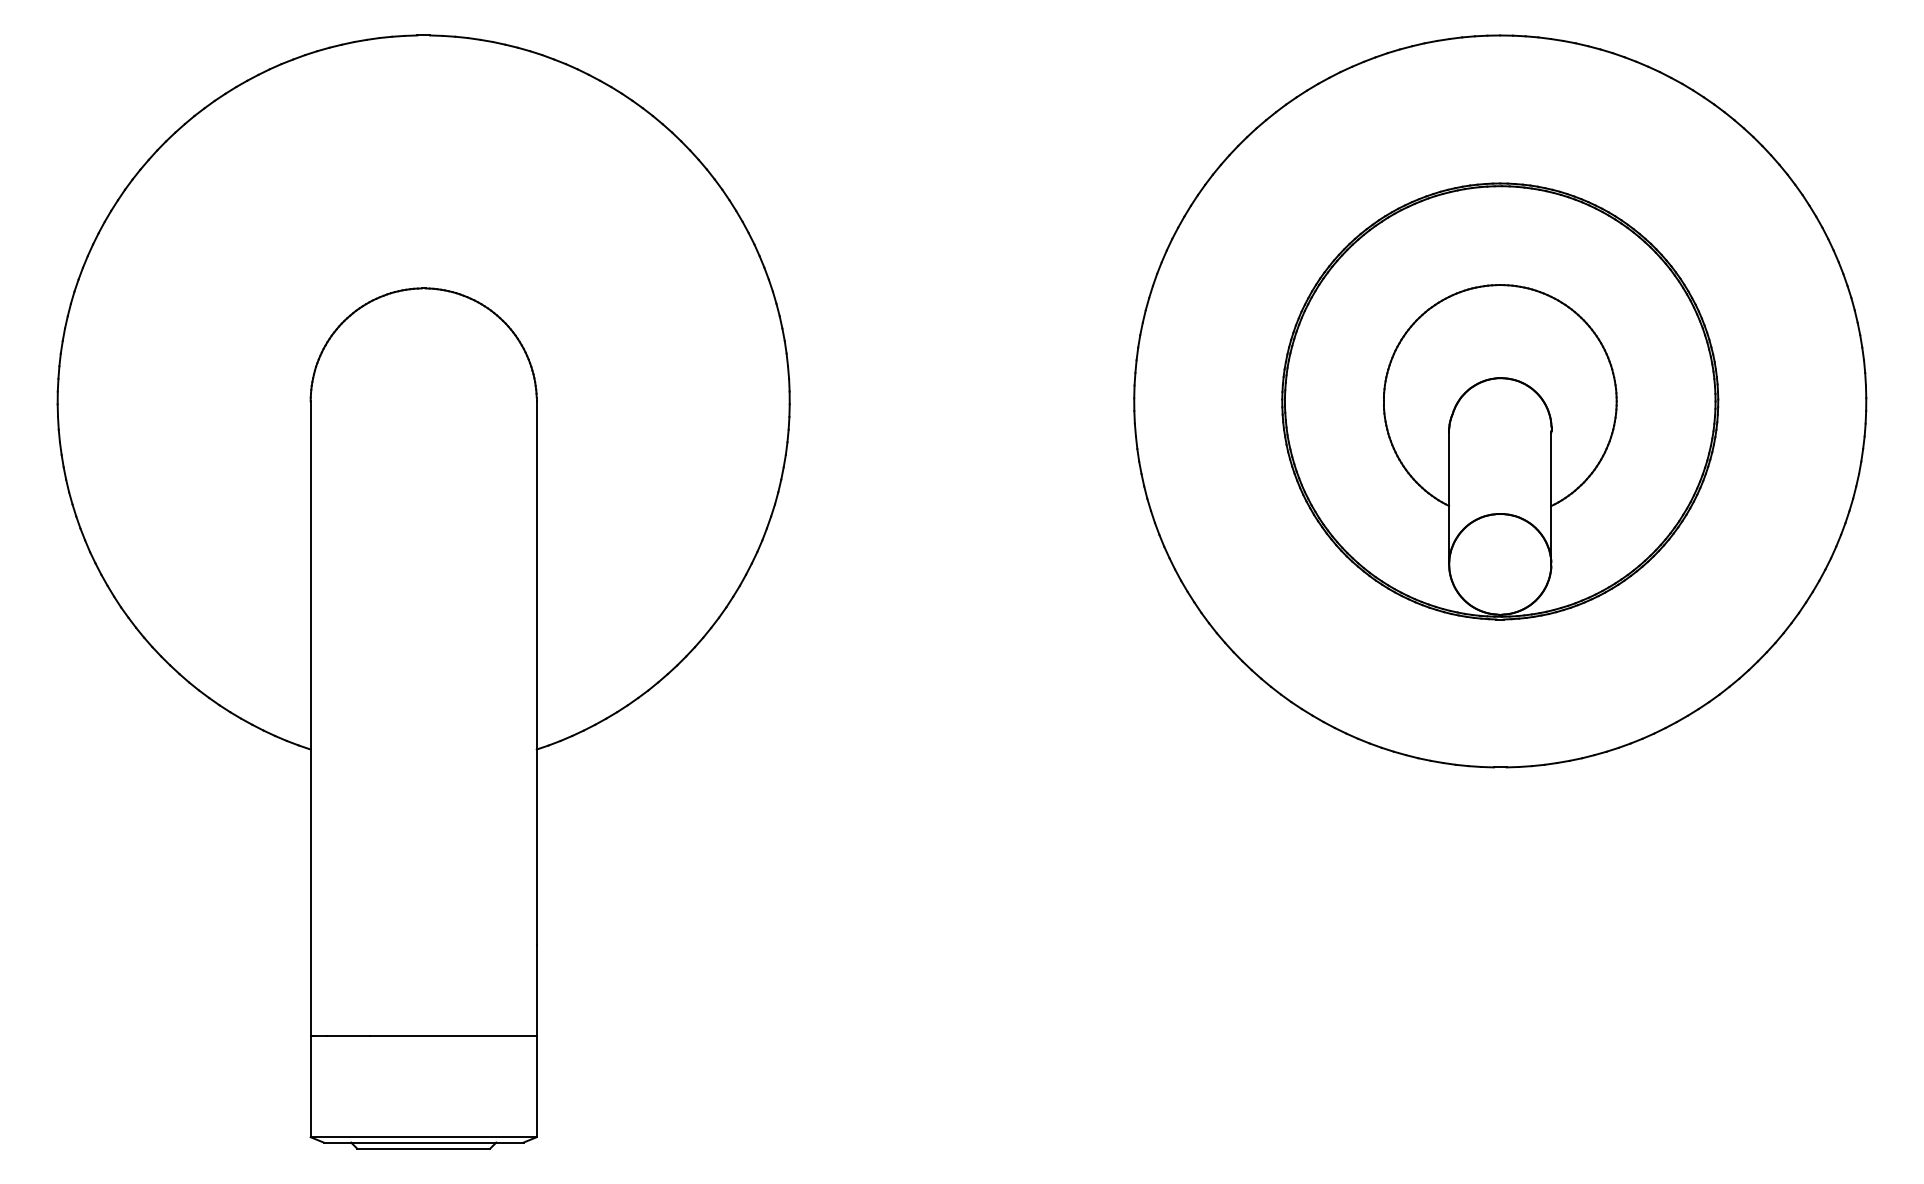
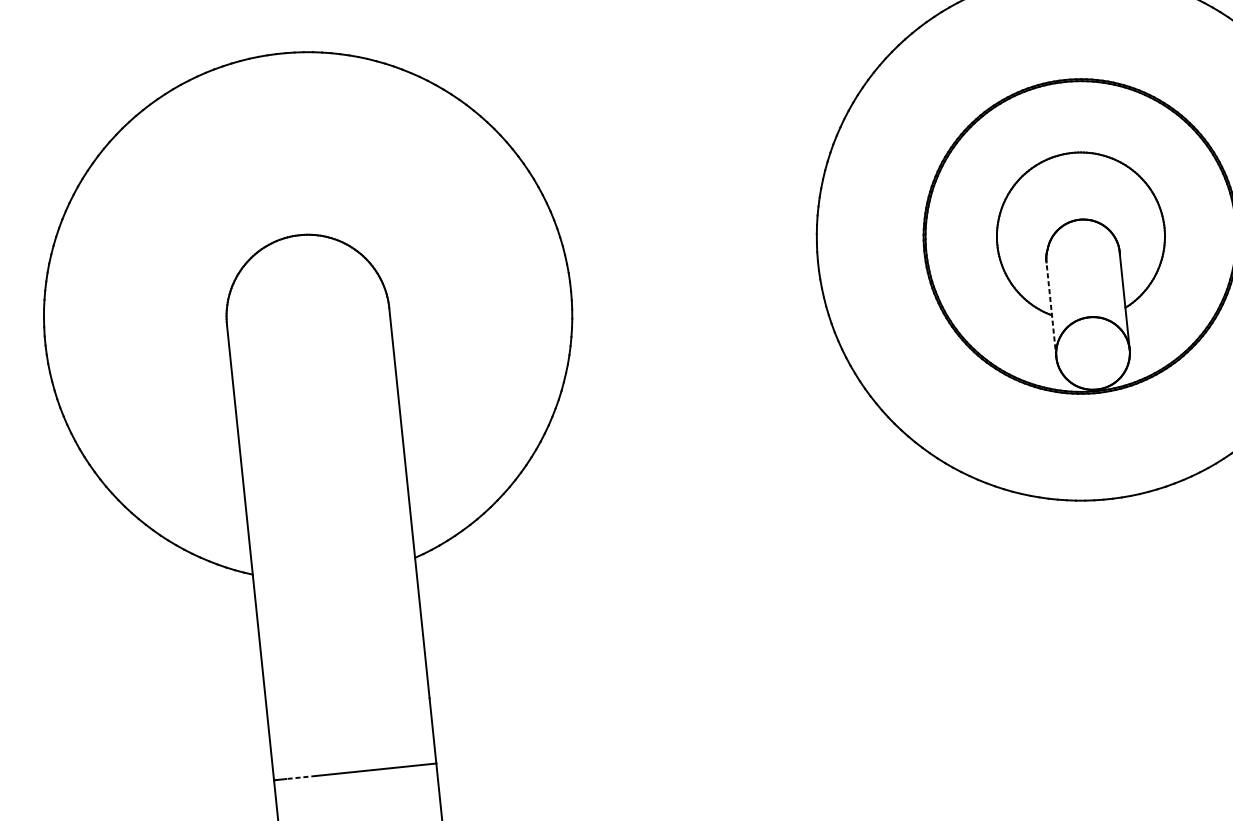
line: (1449, 498) -> (1051, 309), solid -> dashed
line: (347, 1036) -> (300, 777), solid -> dashed

